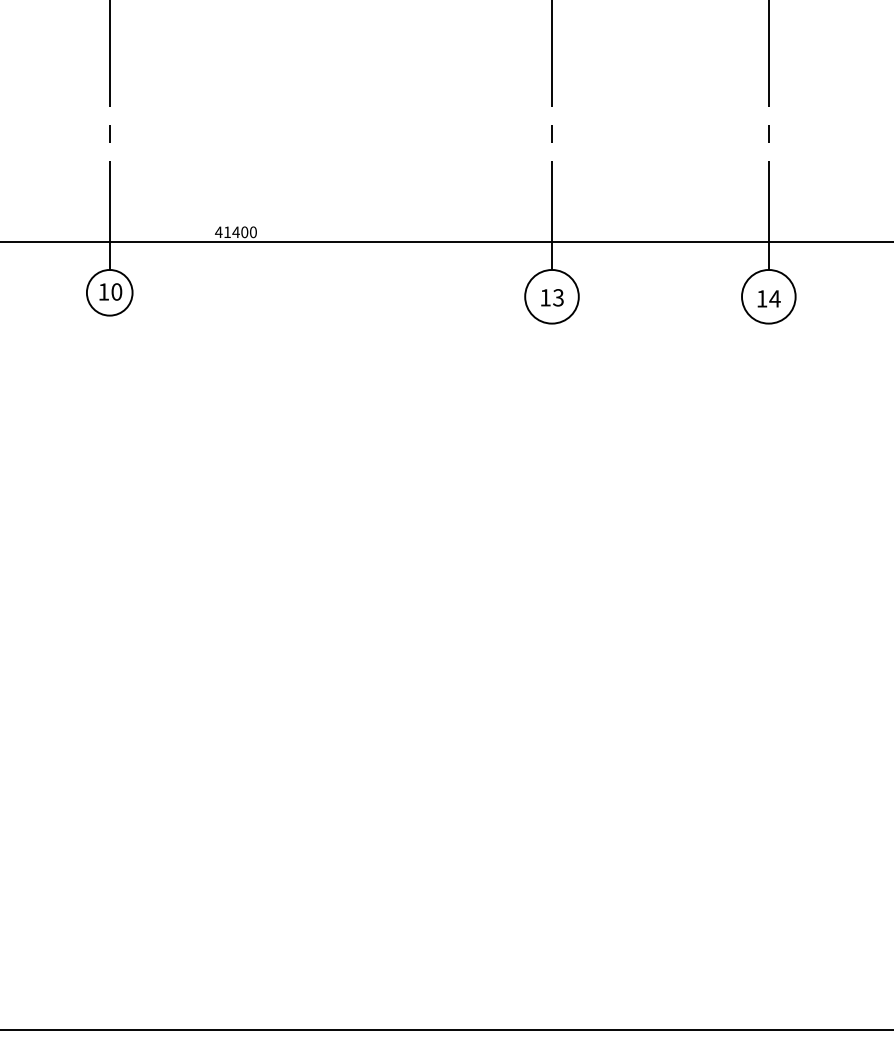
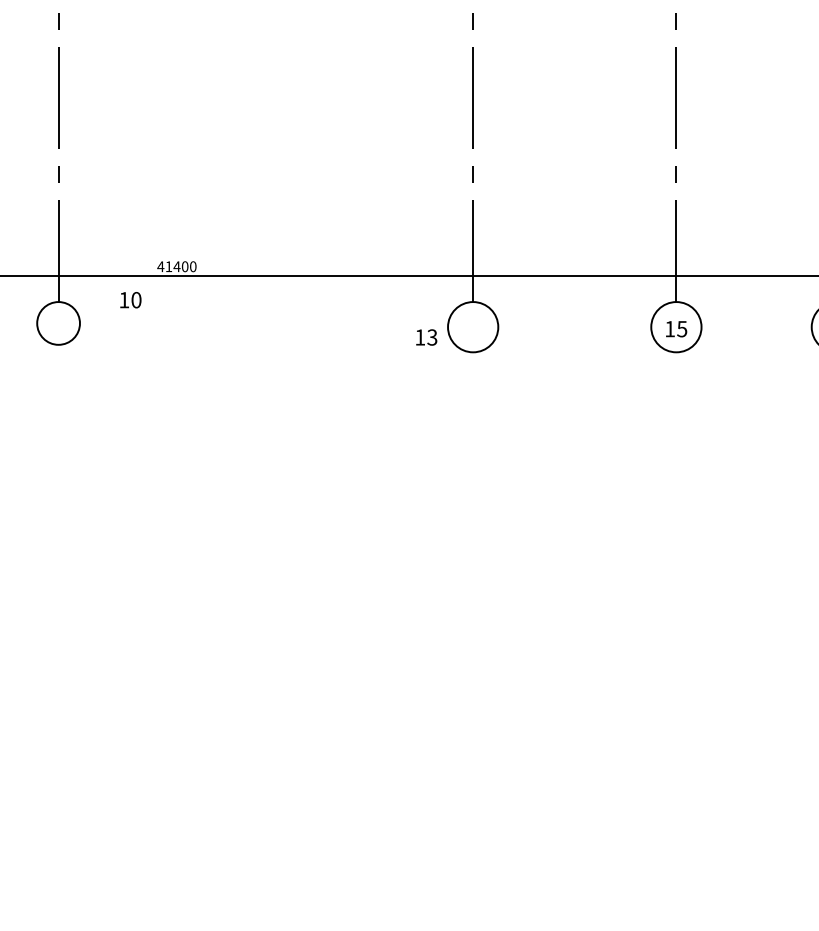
text: (110, 291) -> (130, 299), moved
text: (552, 297) -> (426, 337), moved
text: (774, 298) -> (681, 328), 14 -> 15

